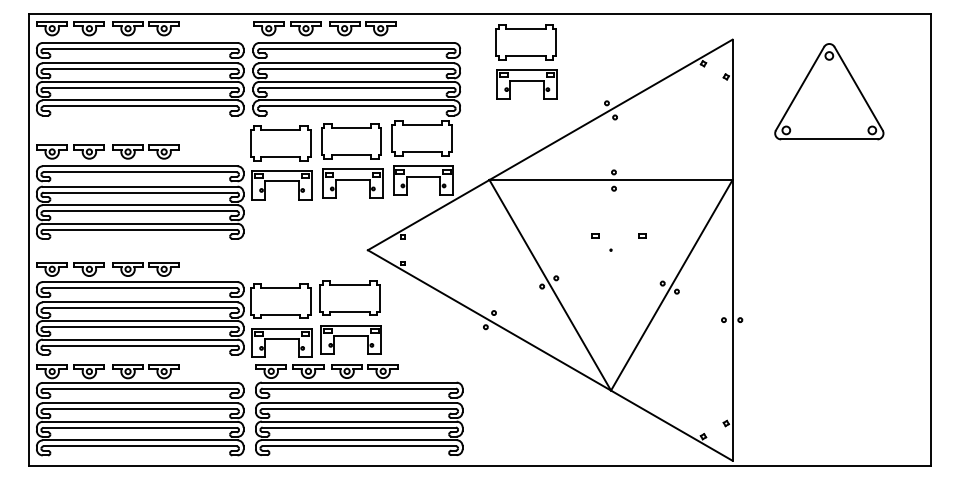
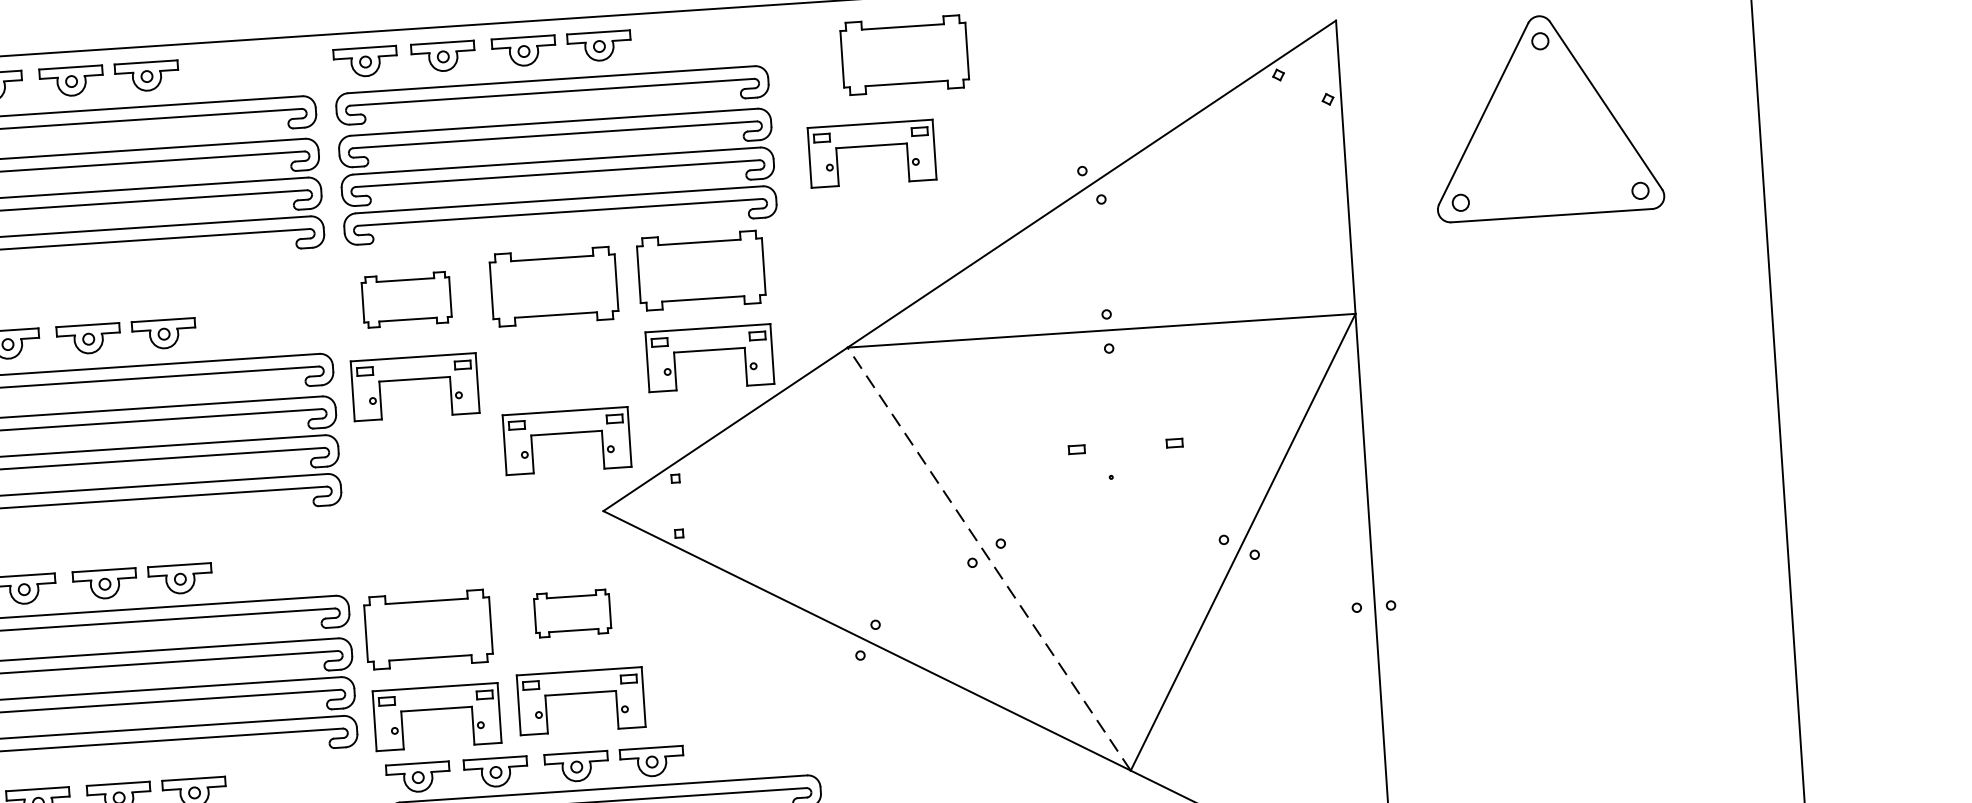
part: (526, 84) -> (870, 154), moved
part: (280, 143) -> (405, 300), size x0.7
part: (352, 183) -> (566, 440), moved
line: (550, 285) -> (989, 559), solid -> dashed
part: (349, 297) -> (571, 612), size x0.6

